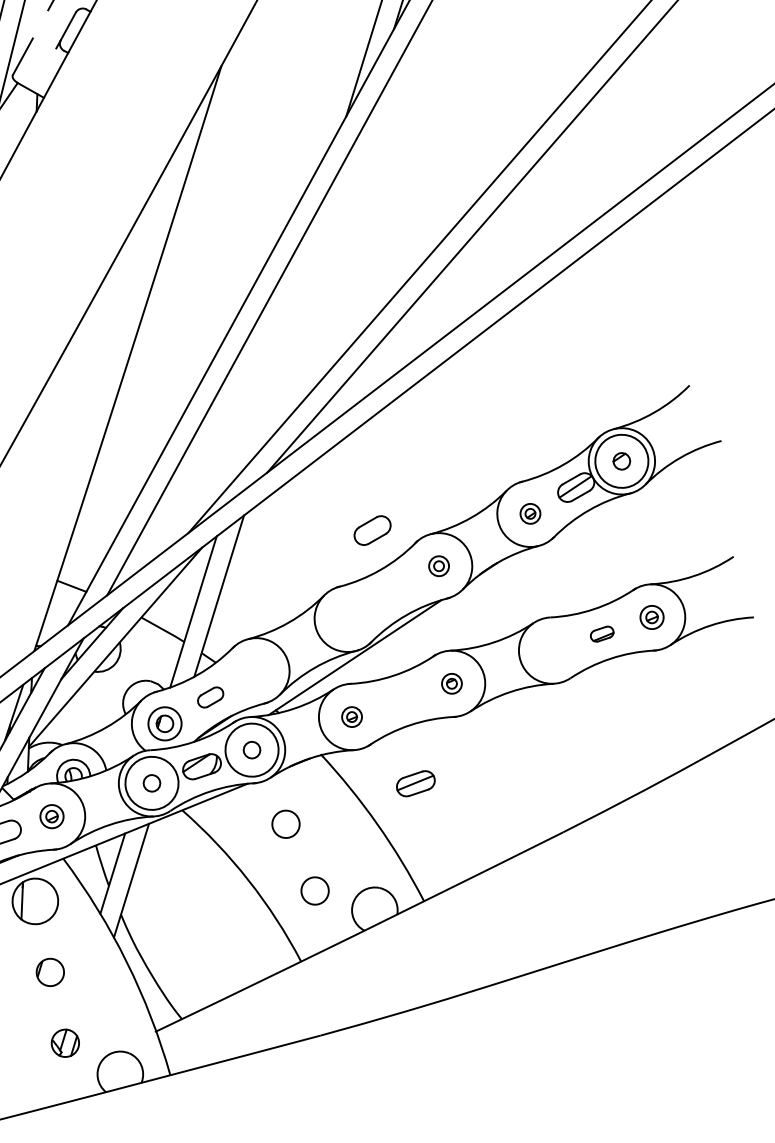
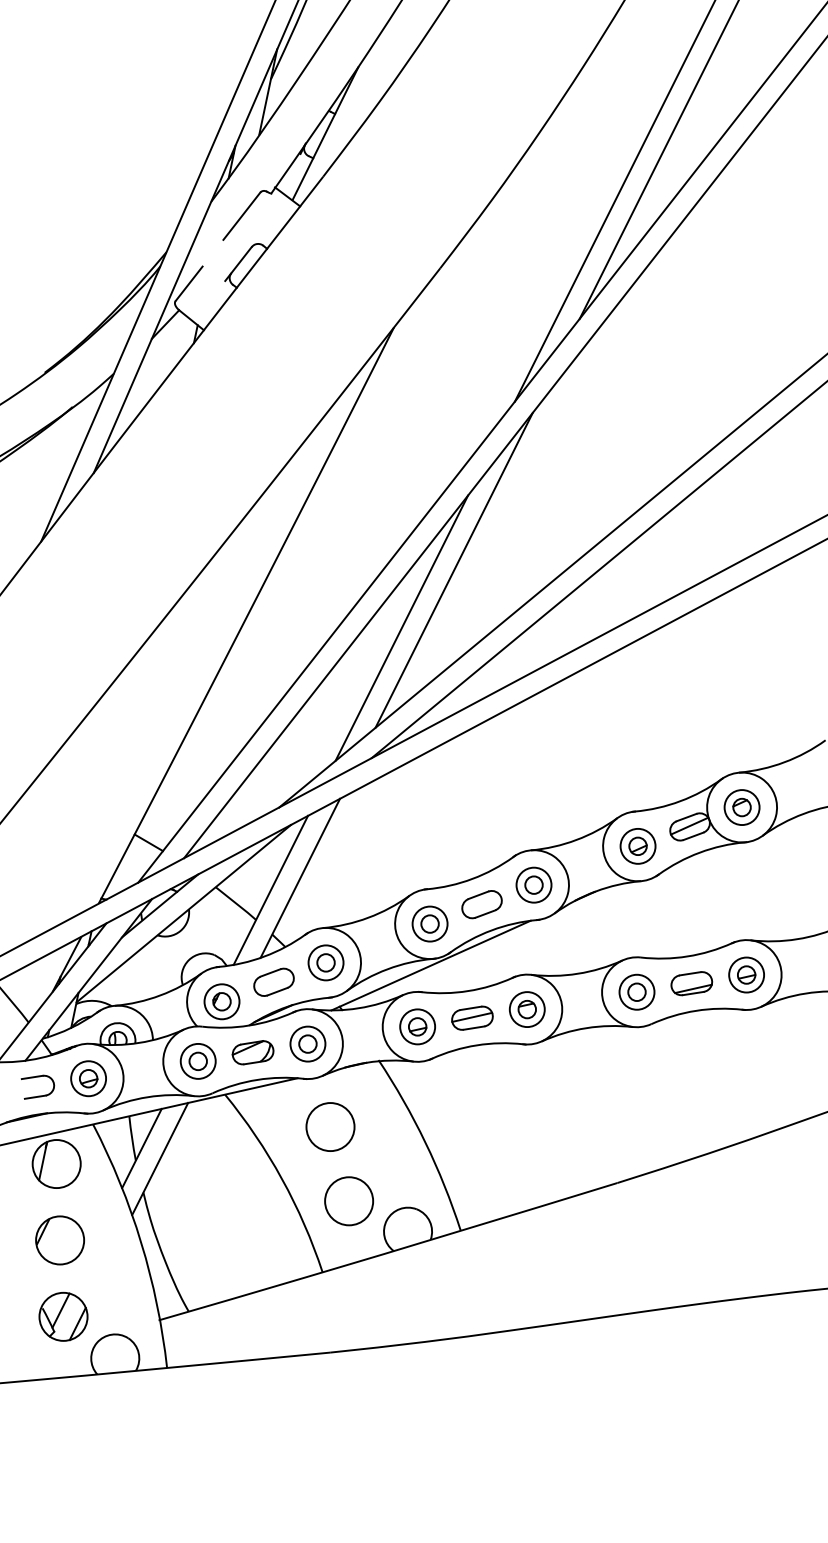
line: (314, 284) -> (453, 570), added
line: (275, 345) -> (401, 627), added
circle: (621, 461) -> (741, 807), size x0.62
part: (529, 514) -> (637, 846), size x1.67
part: (372, 530) -> (481, 904), moved
part: (438, 565) -> (533, 884), size x1.67
part: (651, 617) -> (746, 974), size x1.43
part: (347, 618) -> (429, 923), added
part: (601, 633) -> (691, 983), size x1.67
part: (551, 649) -> (636, 991), added
part: (255, 671) -> (325, 962), added
part: (451, 683) -> (526, 1009), size x1.67
part: (210, 696) -> (273, 981), size x1.43
part: (351, 716) -> (417, 1026), size x1.67
circle: (251, 749) -> (307, 1043), size x0.62
circle: (151, 782) -> (197, 1060), size x0.62
part: (415, 783) -> (472, 1017), moved
part: (51, 816) -> (88, 1078), size x1.43
circle: (285, 823) -> (330, 1126), size x1.67
circle: (315, 891) -> (349, 1201), size x1.67
part: (49, 972) -> (59, 1240), size x1.67
part: (65, 1043) -> (63, 1316), size x1.67

